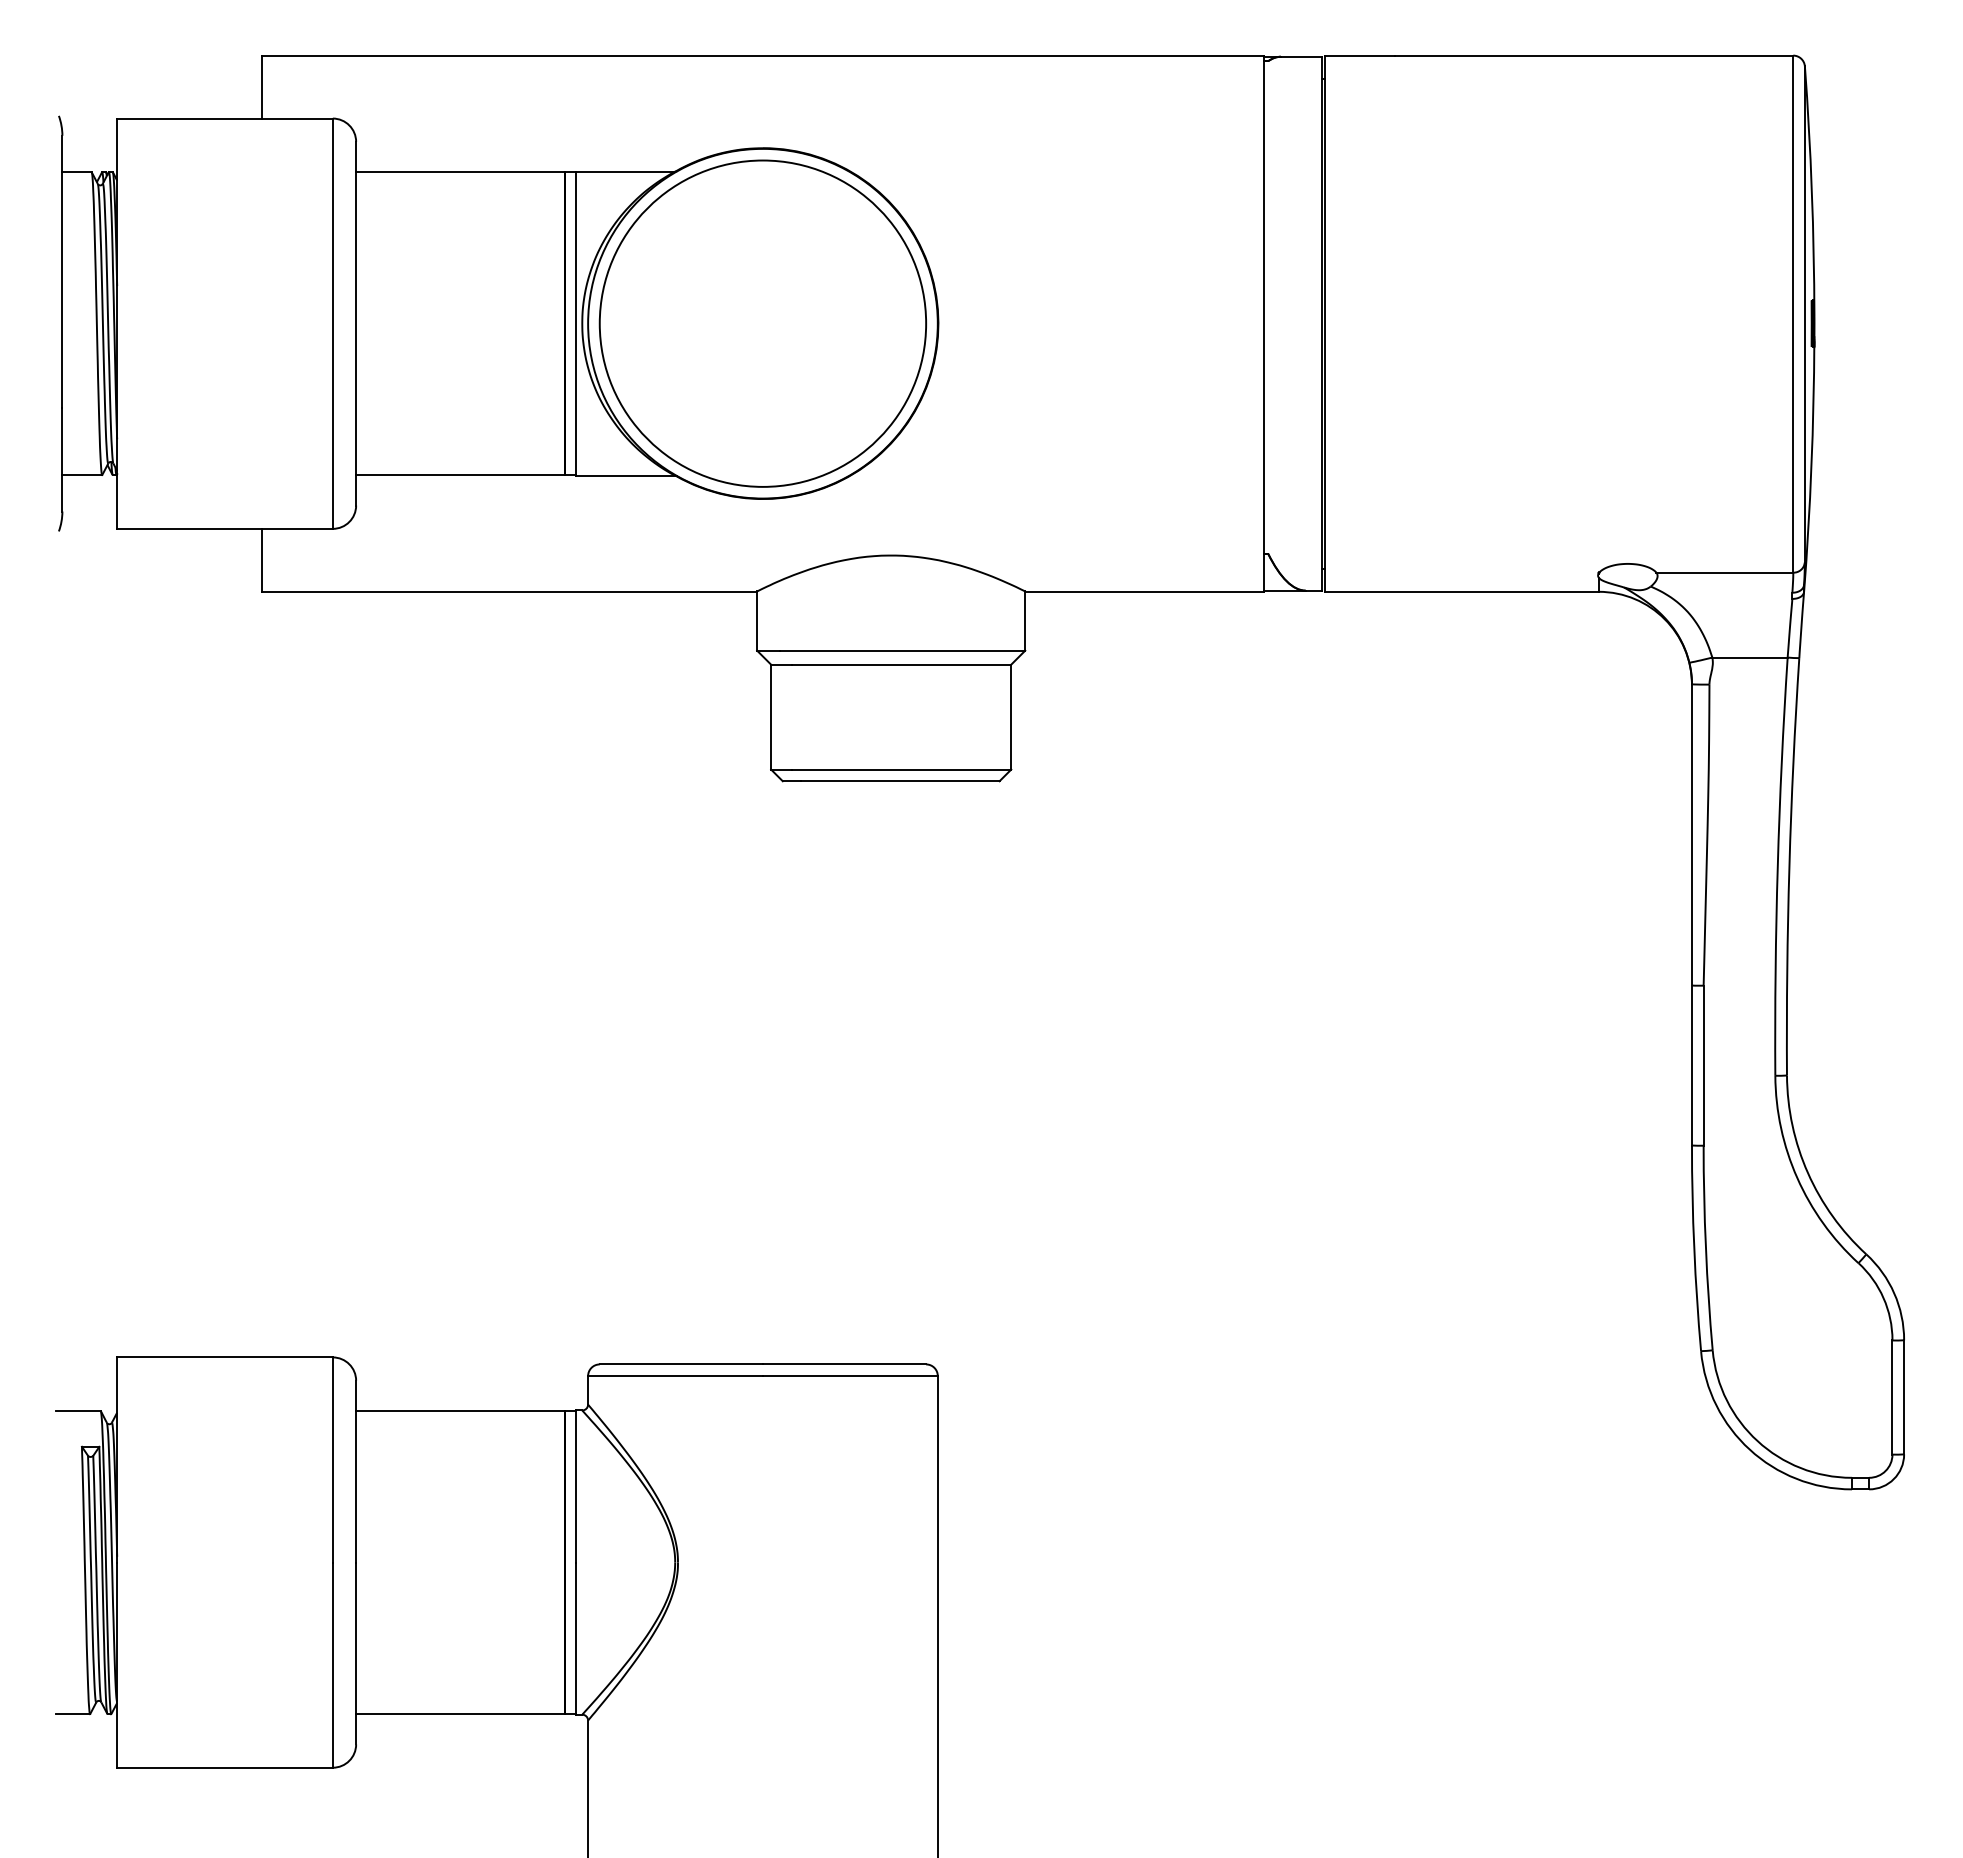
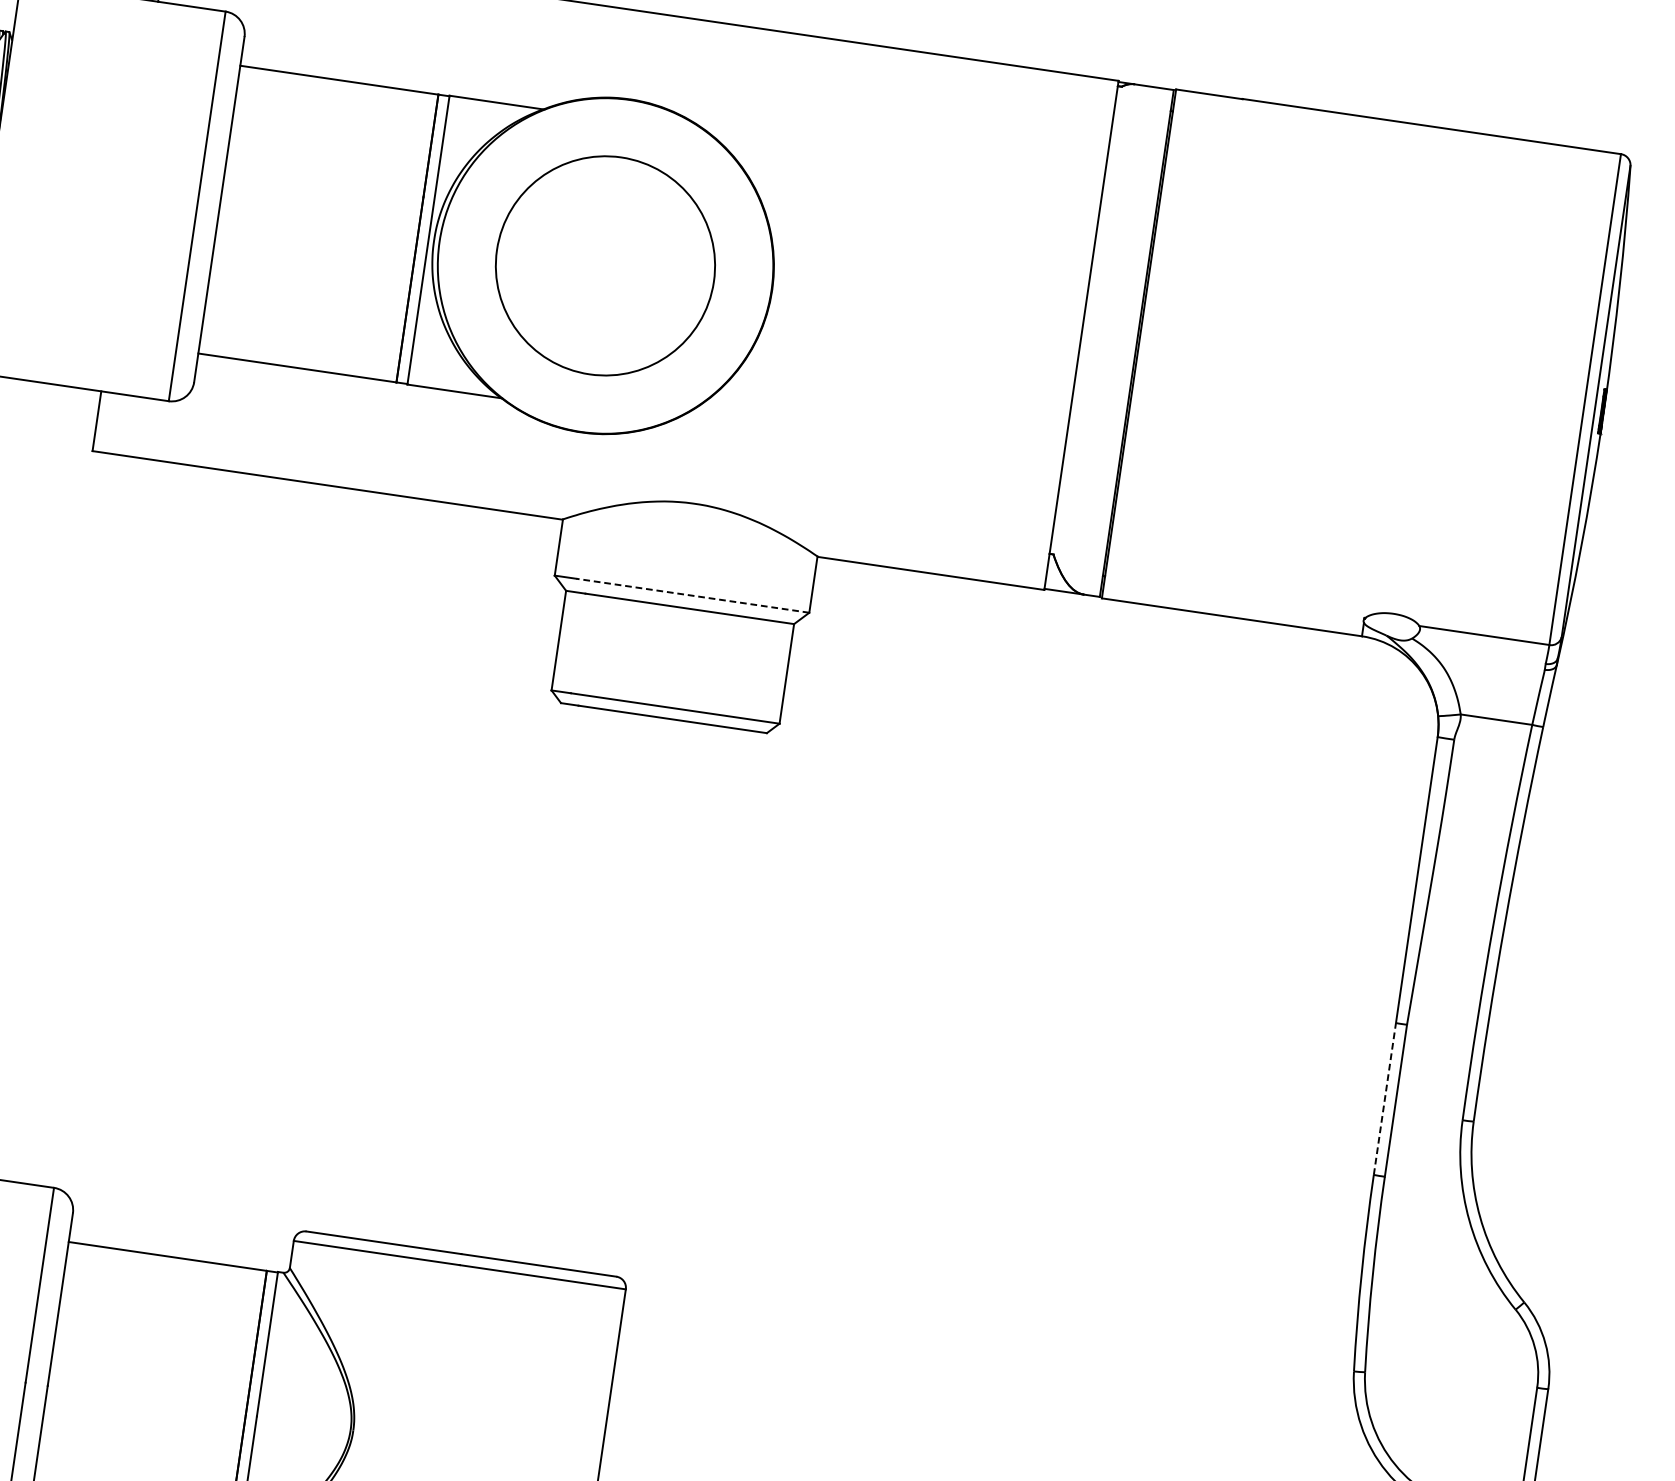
circle: (762, 323) -> (605, 265), size x0.7
line: (902, 650) -> (692, 595), solid -> dashed
line: (1691, 1065) -> (1384, 1098), solid -> dashed

